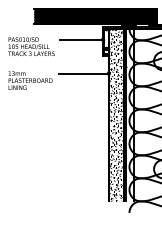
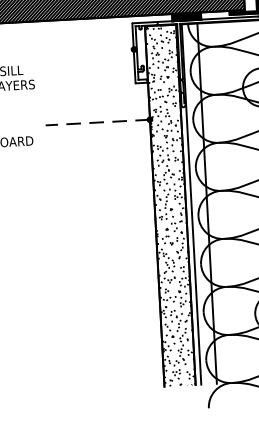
line: (81, 39) -> (89, 51), removed
line: (83, 73) -> (97, 122), solid -> dashed

